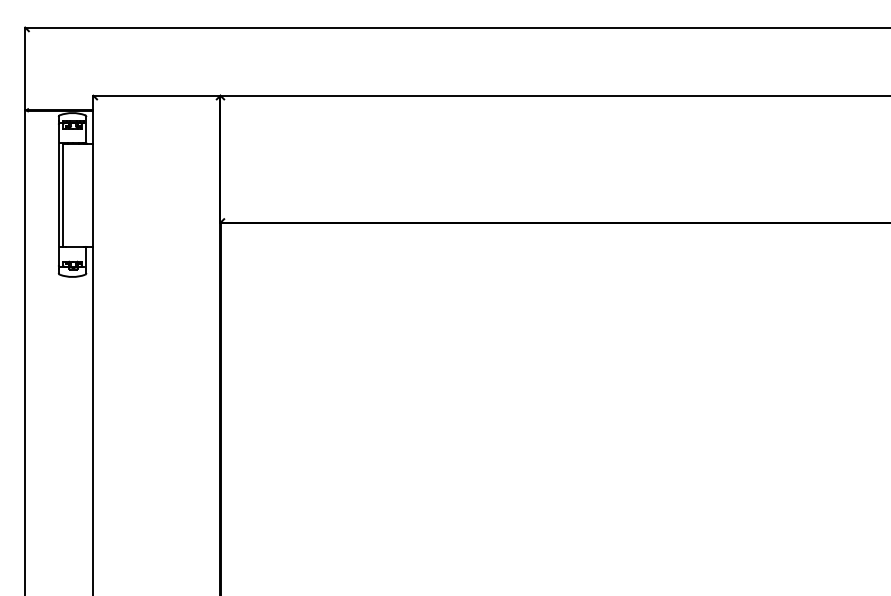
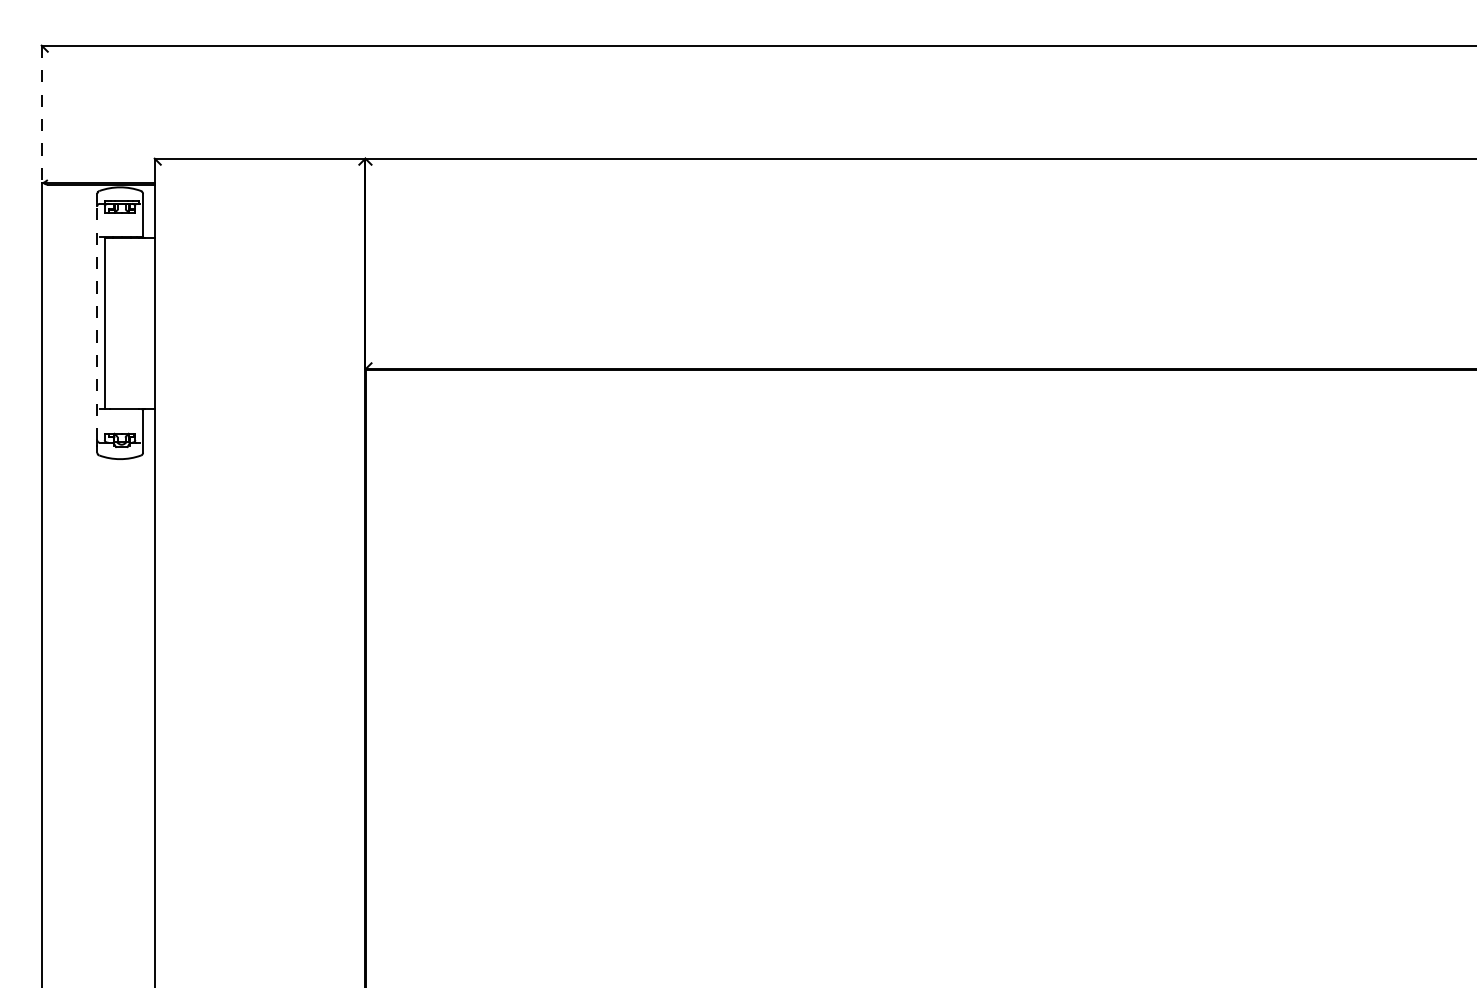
line: (25, 69) -> (42, 115), solid -> dashed
line: (58, 195) -> (96, 324), solid -> dashed

